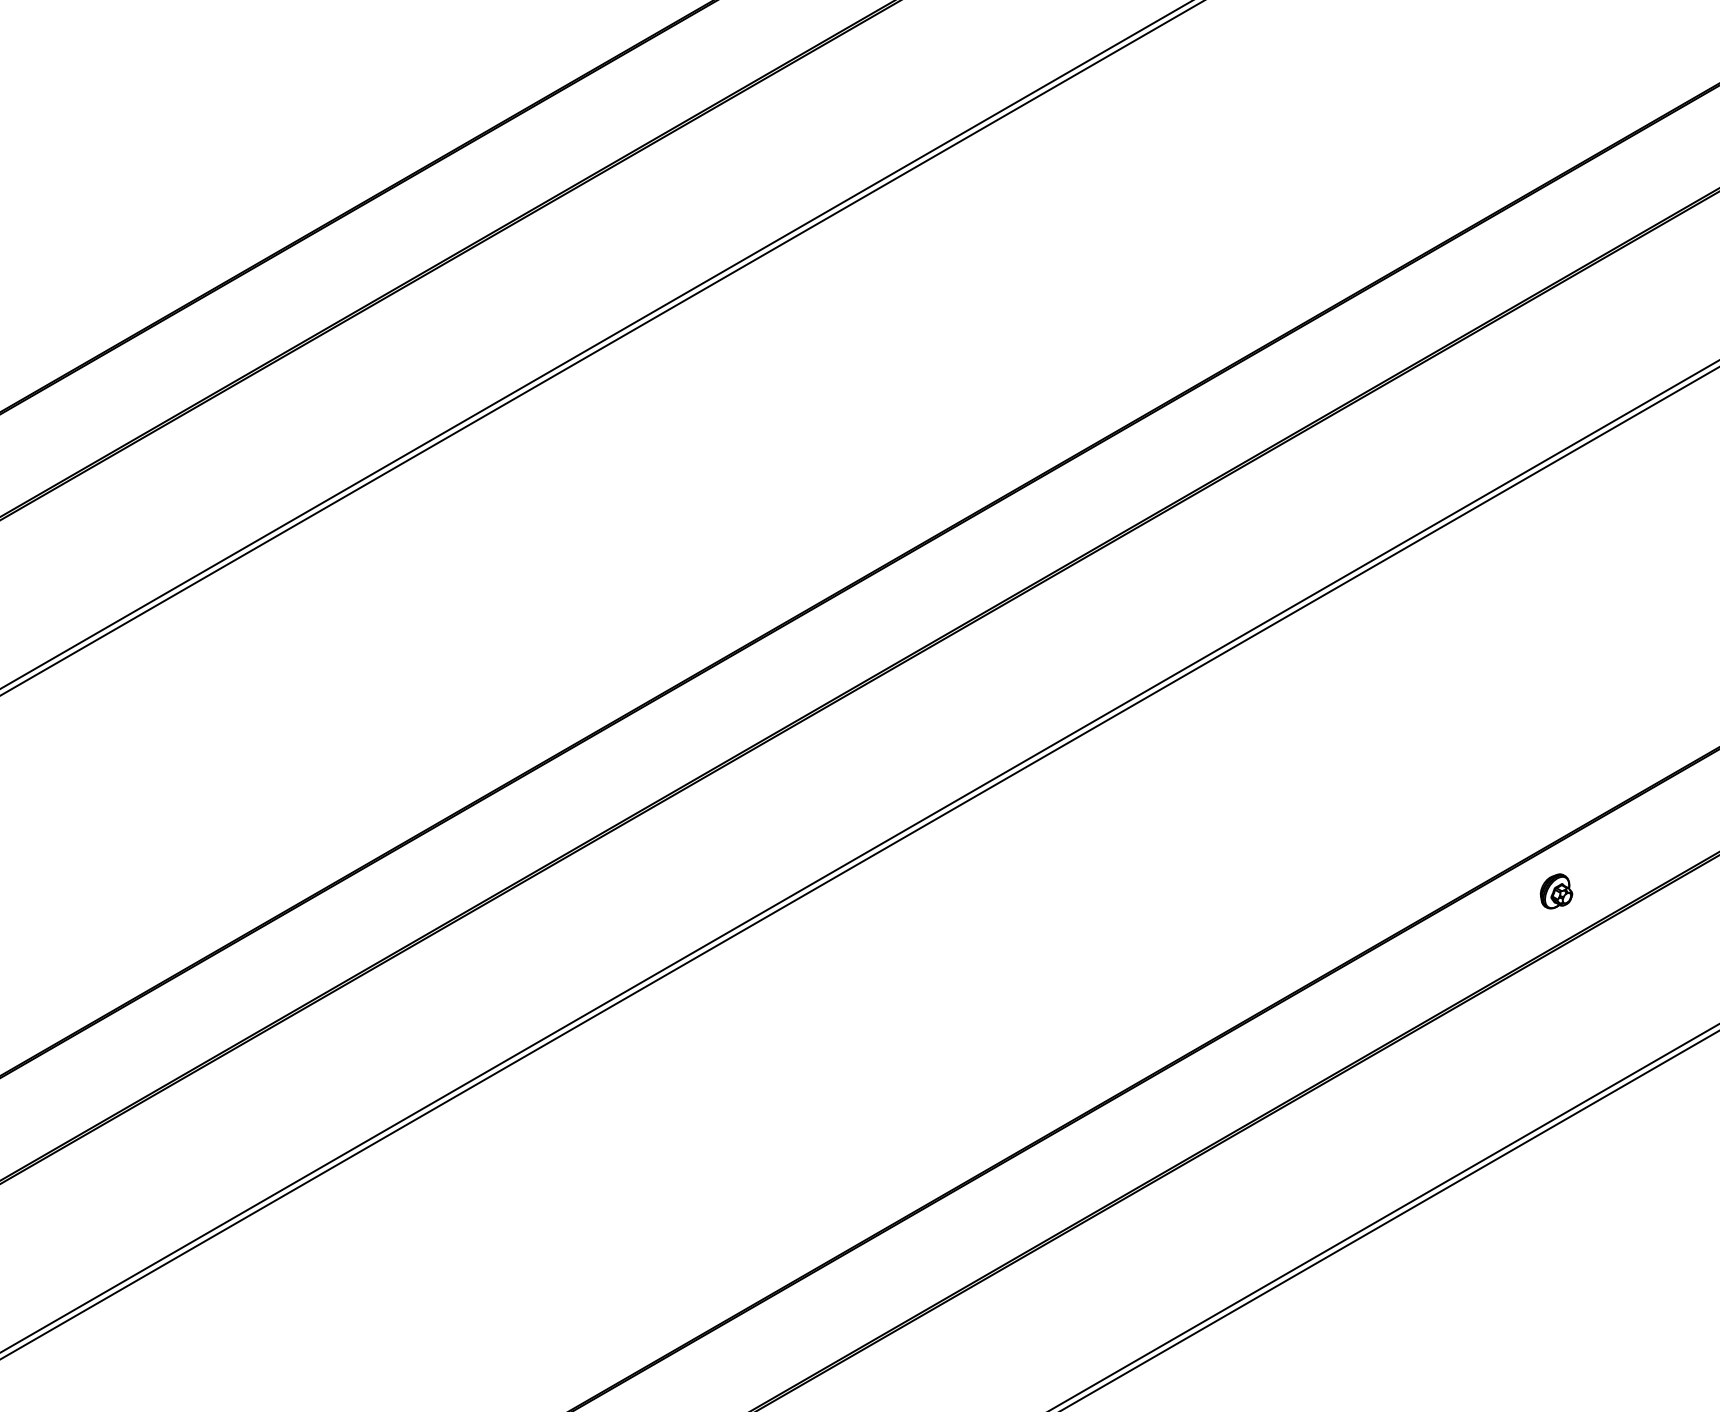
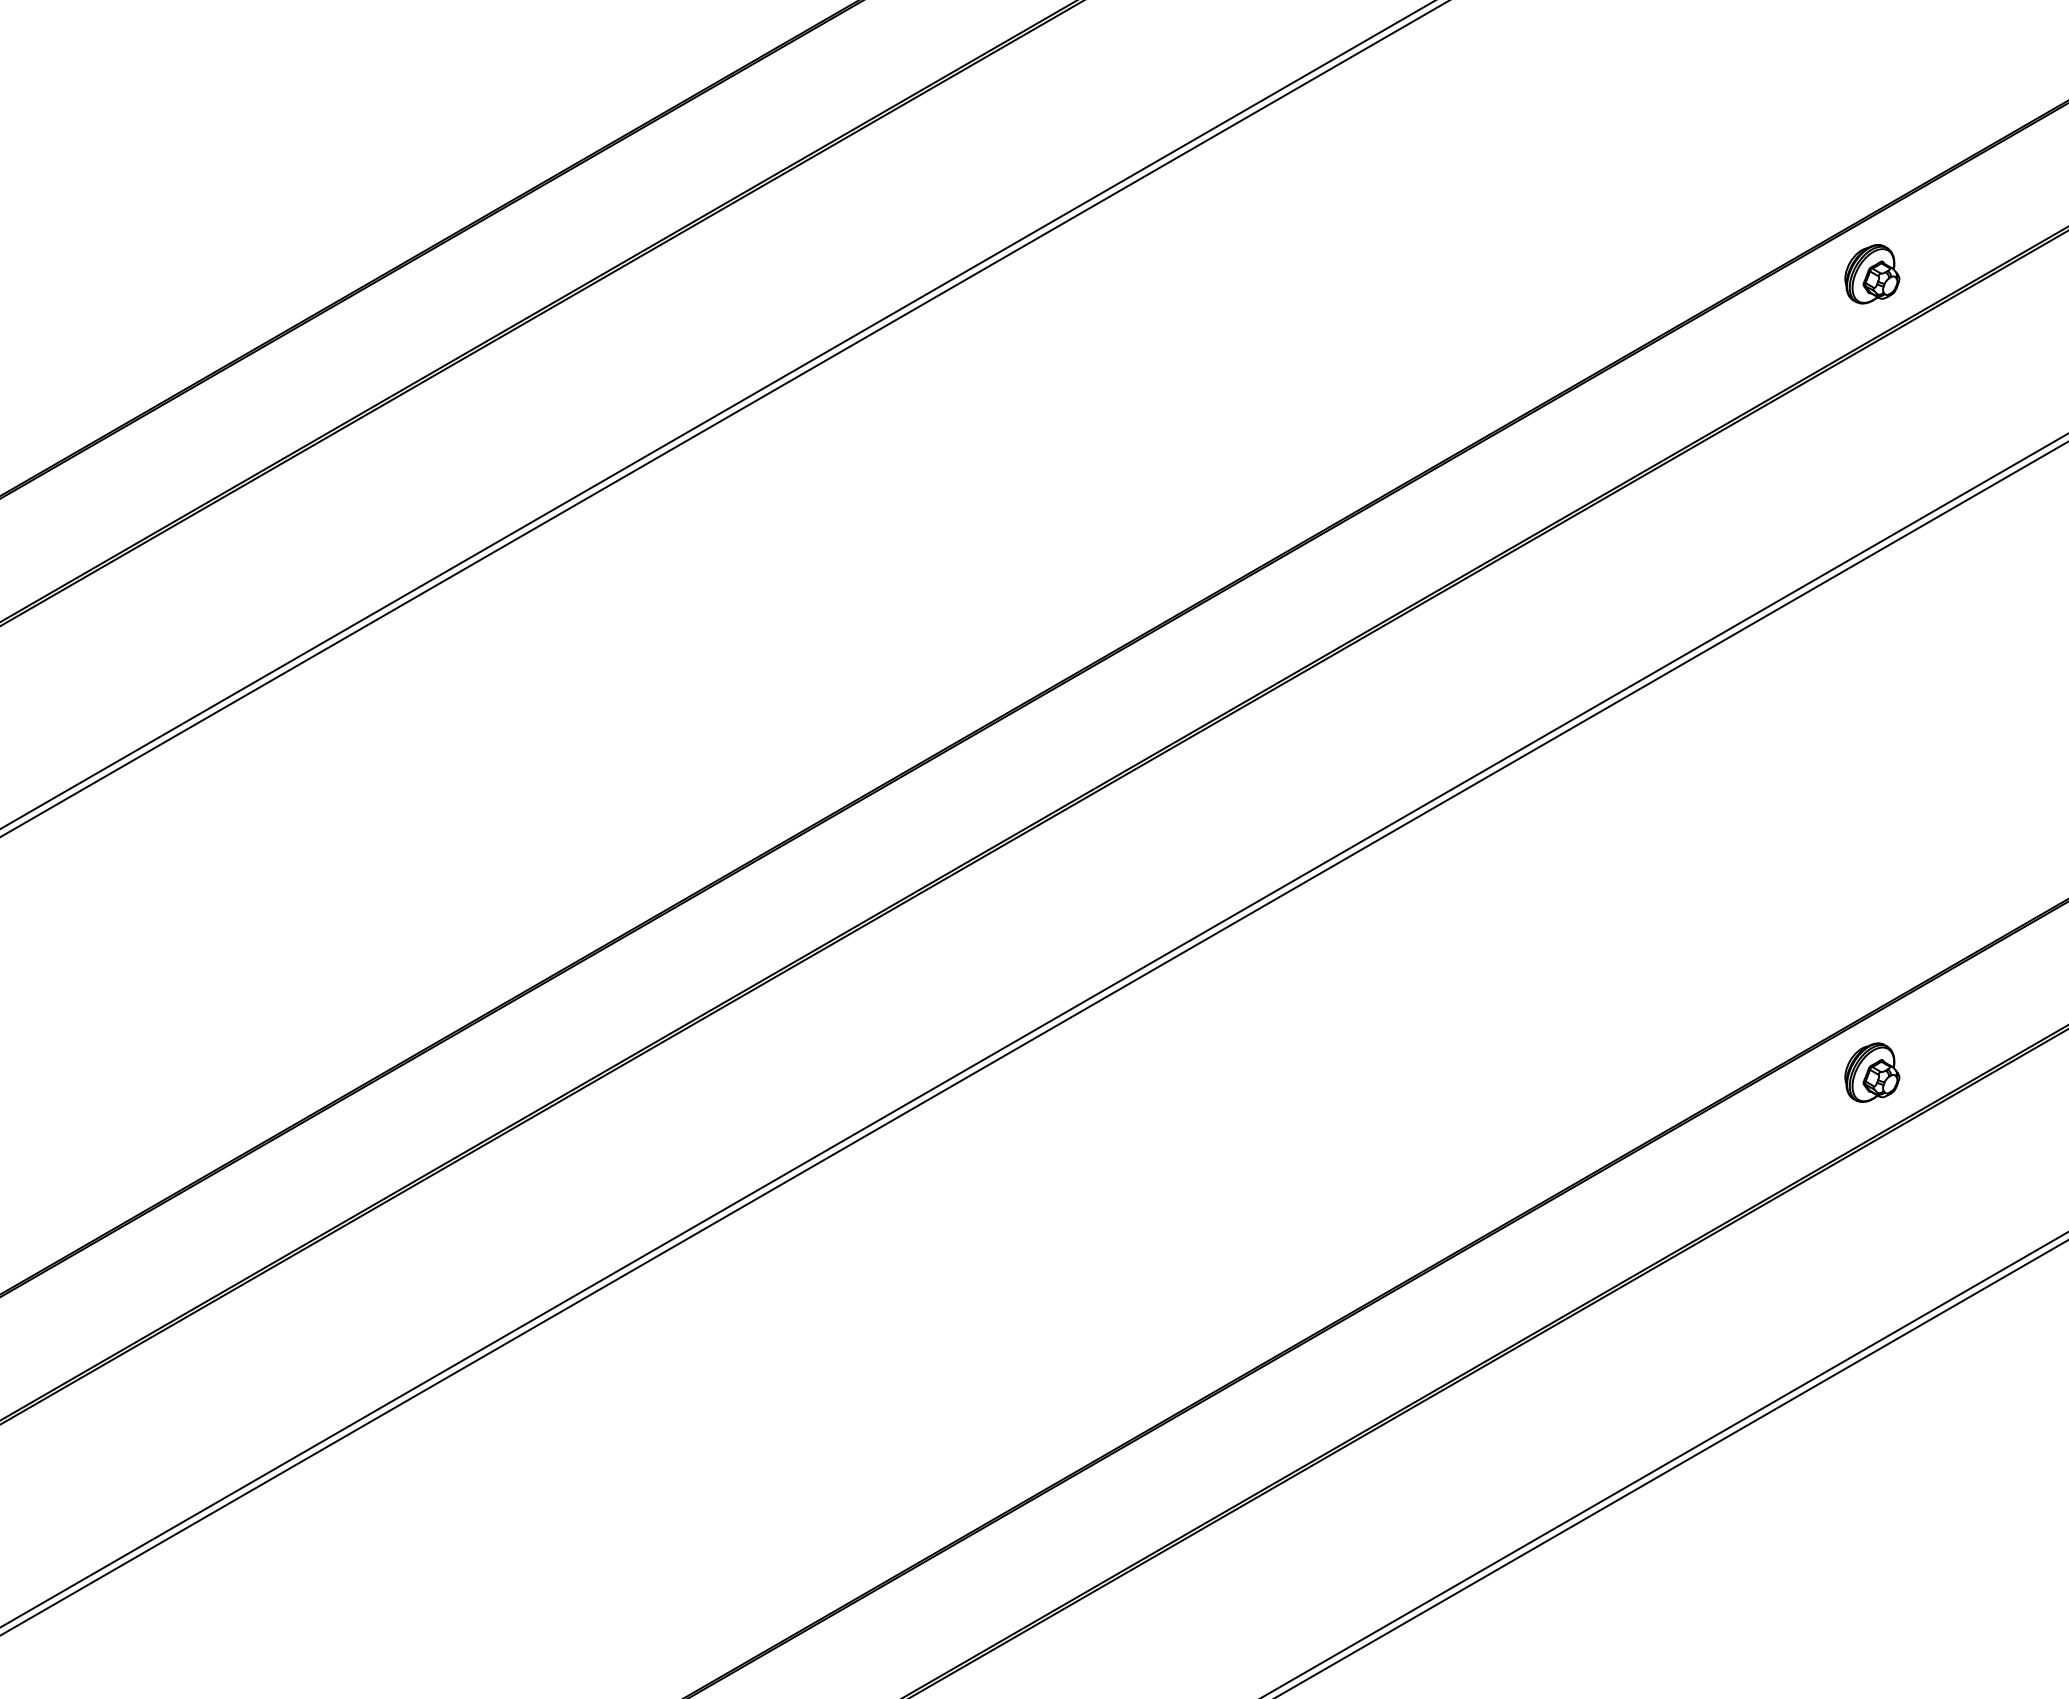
part: (1556, 228) -> (1872, 274), added
part: (1556, 891) -> (1872, 1072), size x1.43

